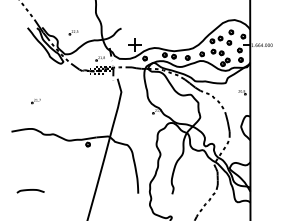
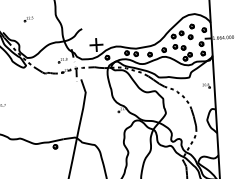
part: (73, 32) -> (28, 19), moved
hatch: (99, 70) -> (62, 72), removed

